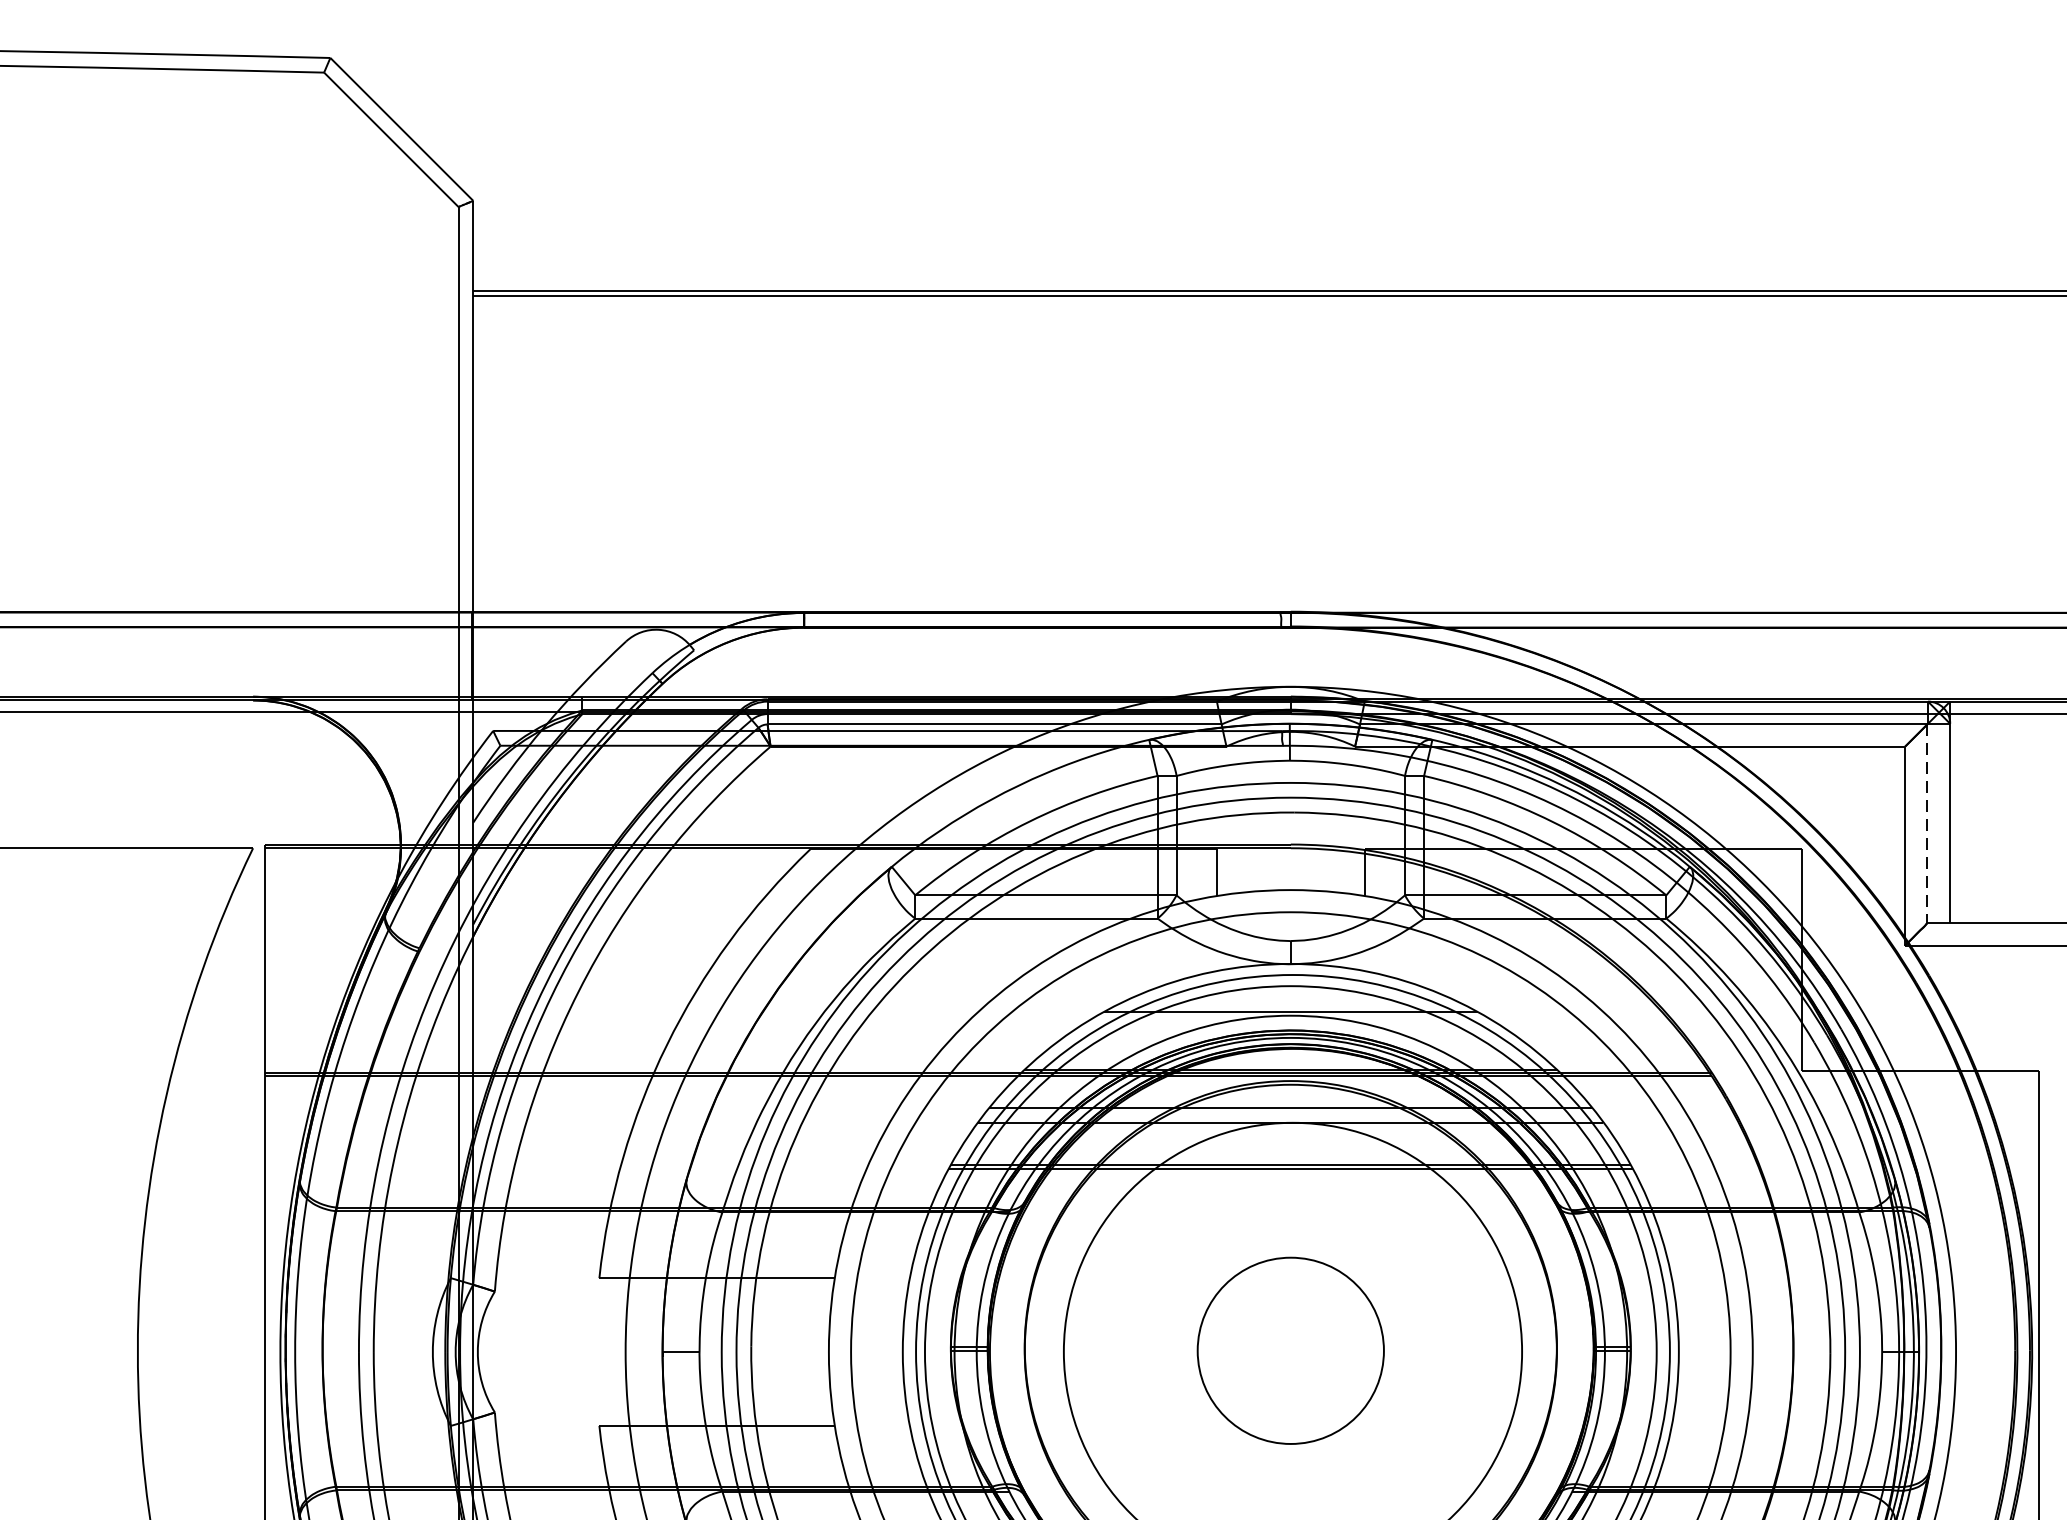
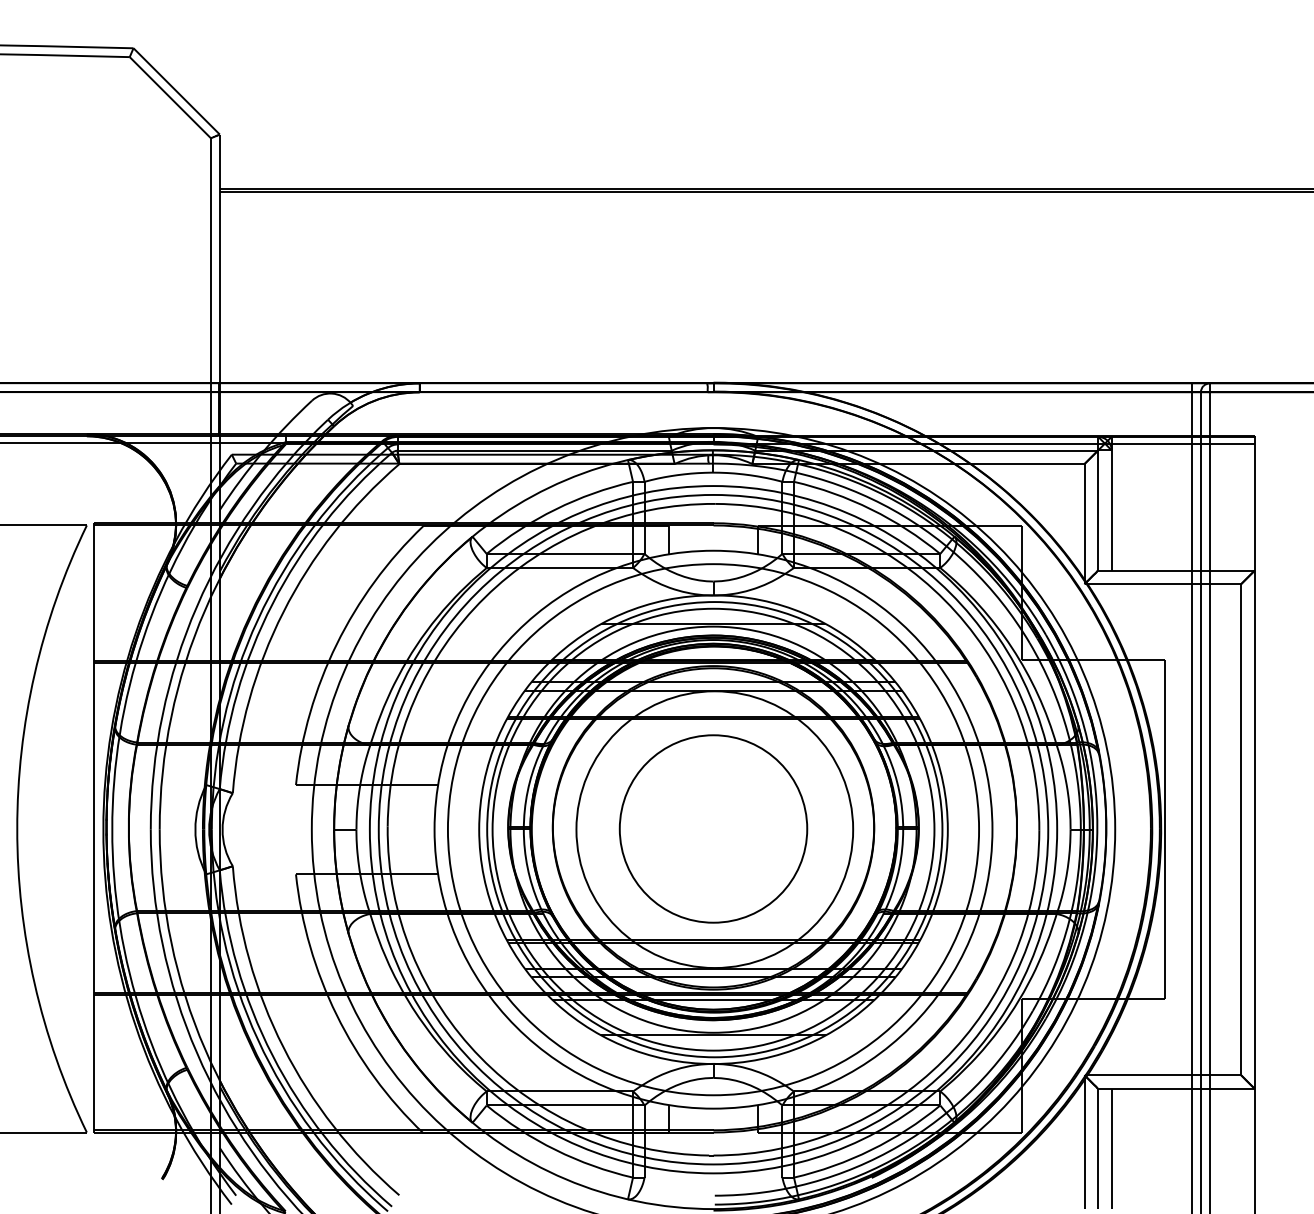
line: (1926, 825) -> (1097, 511), dashed -> solid
part: (1290, 1350) -> (713, 828), size x1.67

